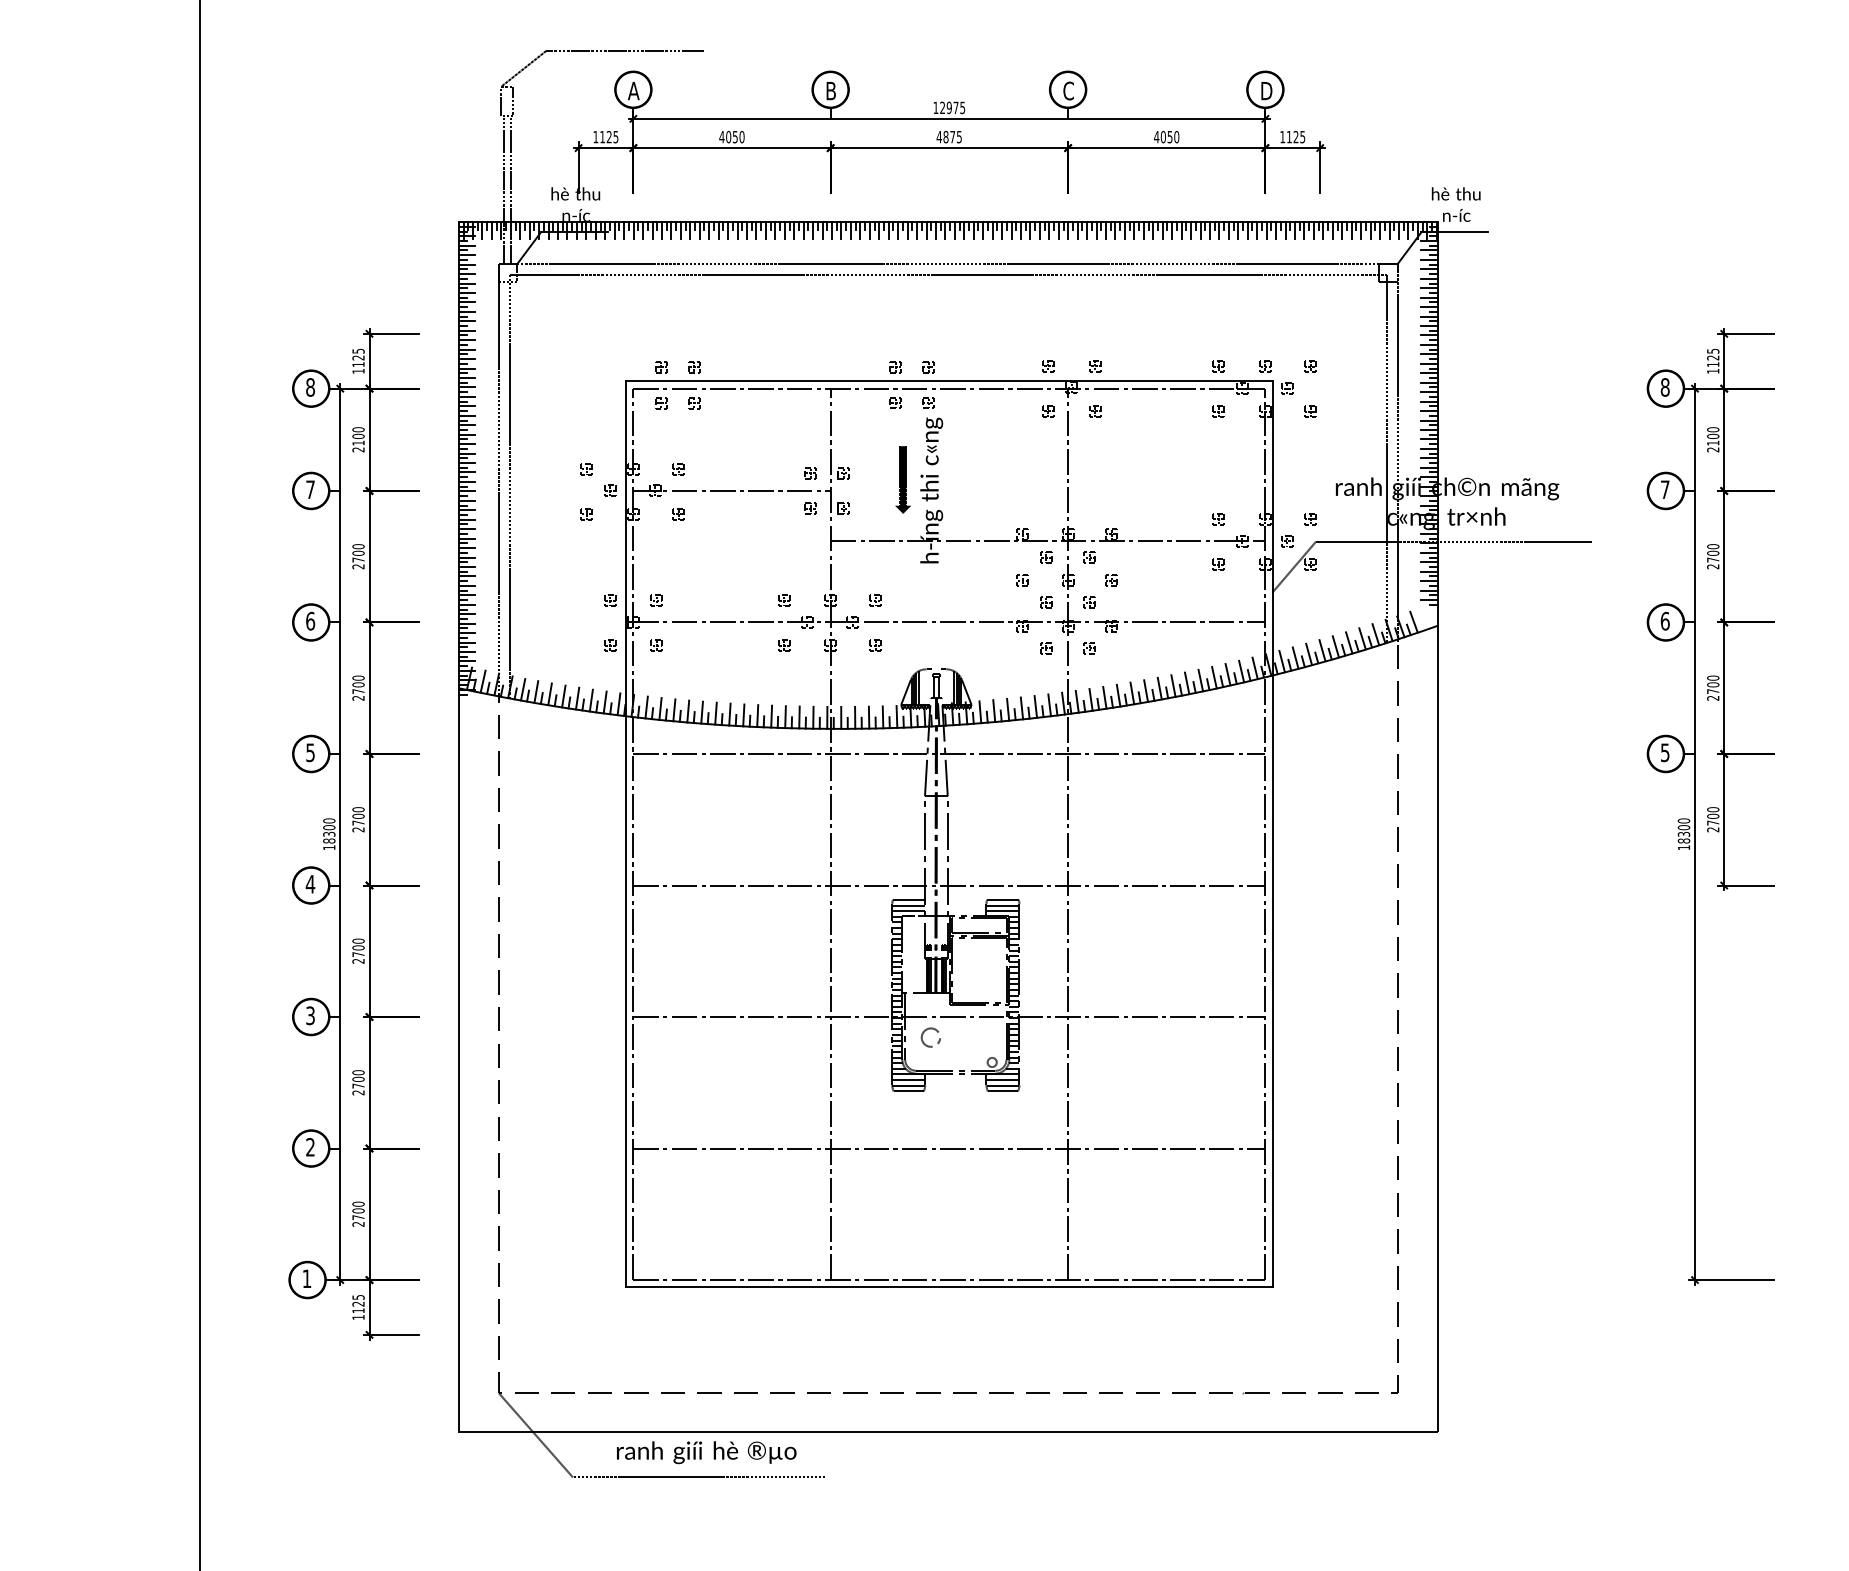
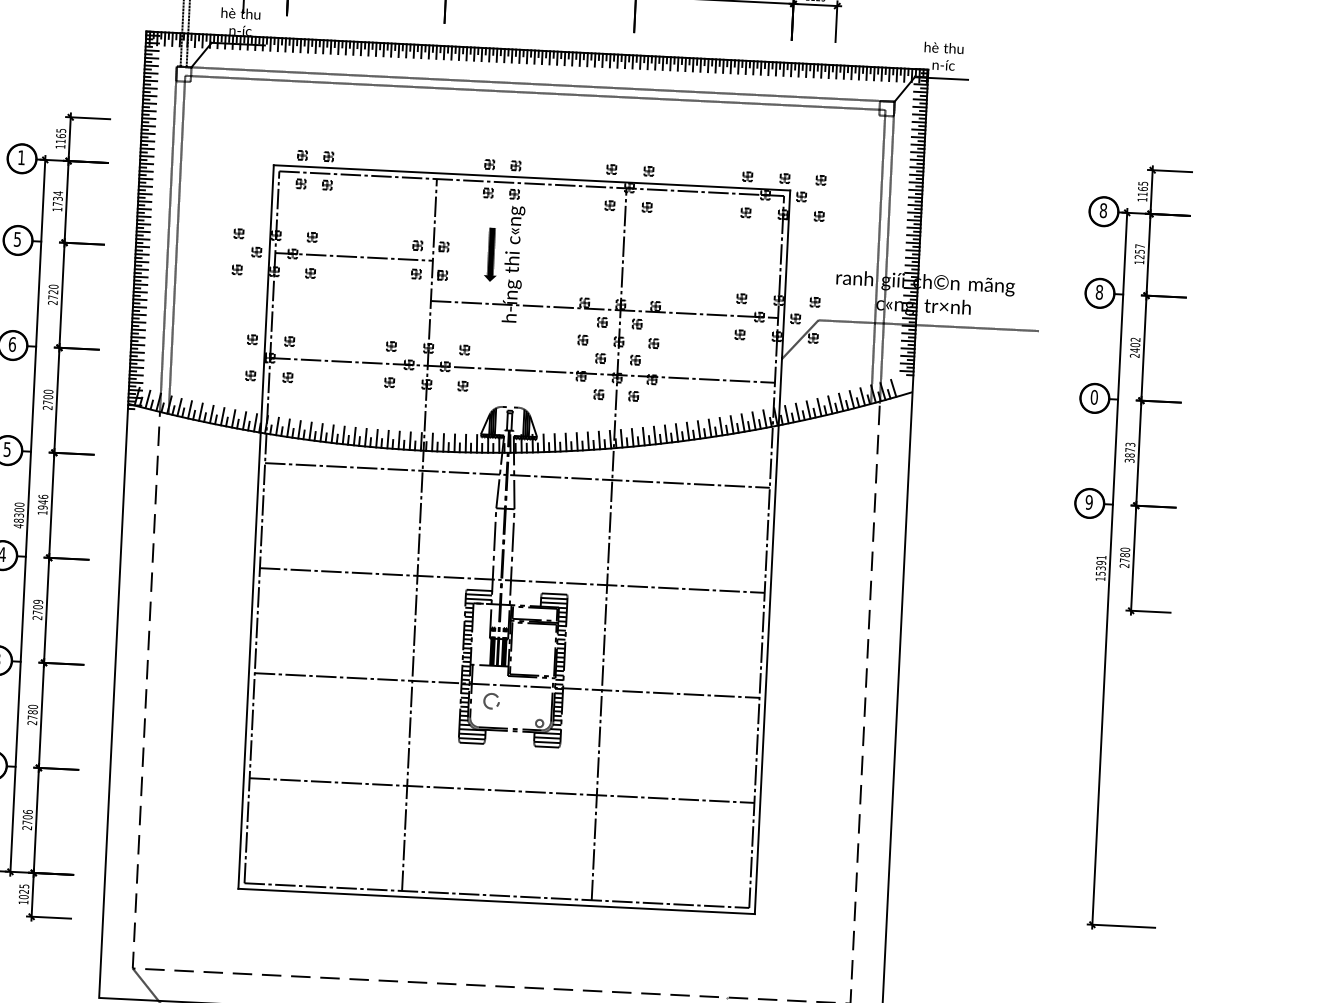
text: (358, 357) -> (61, 135), 1125 -> 1165
text: (1713, 357) -> (1143, 188), 1125 -> 1165
text: (310, 387) -> (21, 157), 8 -> 1
text: (358, 439) -> (57, 201), 2100 -> 1734
text: (1713, 439) -> (1140, 254), 2100 -> 1257
text: (310, 489) -> (17, 239), 7 -> 5
text: (1664, 489) -> (1098, 292), 7 -> 8
text: (358, 552) -> (53, 291), 2700 -> 2720
text: (1713, 553) -> (1135, 345), 2700 -> 2402
text: (1665, 620) -> (1094, 396), 6 -> 0
text: (1713, 687) -> (1130, 452), 2700 -> 3873
text: (1664, 752) -> (1088, 502), 5 -> 9
text: (1713, 815) -> (1125, 554), 2700 -> 2780
text: (358, 819) -> (42, 504), 2700 -> 1946
text: (1683, 830) -> (1100, 565), 18300 -> 15391
text: (329, 847) -> (18, 525), 18300 -> 48300
text: (358, 940) -> (38, 601), 2700 -> 2709
text: (358, 1078) -> (32, 711), 2700 -> 2780
text: (358, 1203) -> (27, 811), 2700 -> 2706
text: (358, 1310) -> (23, 896), 1125 -> 1025

